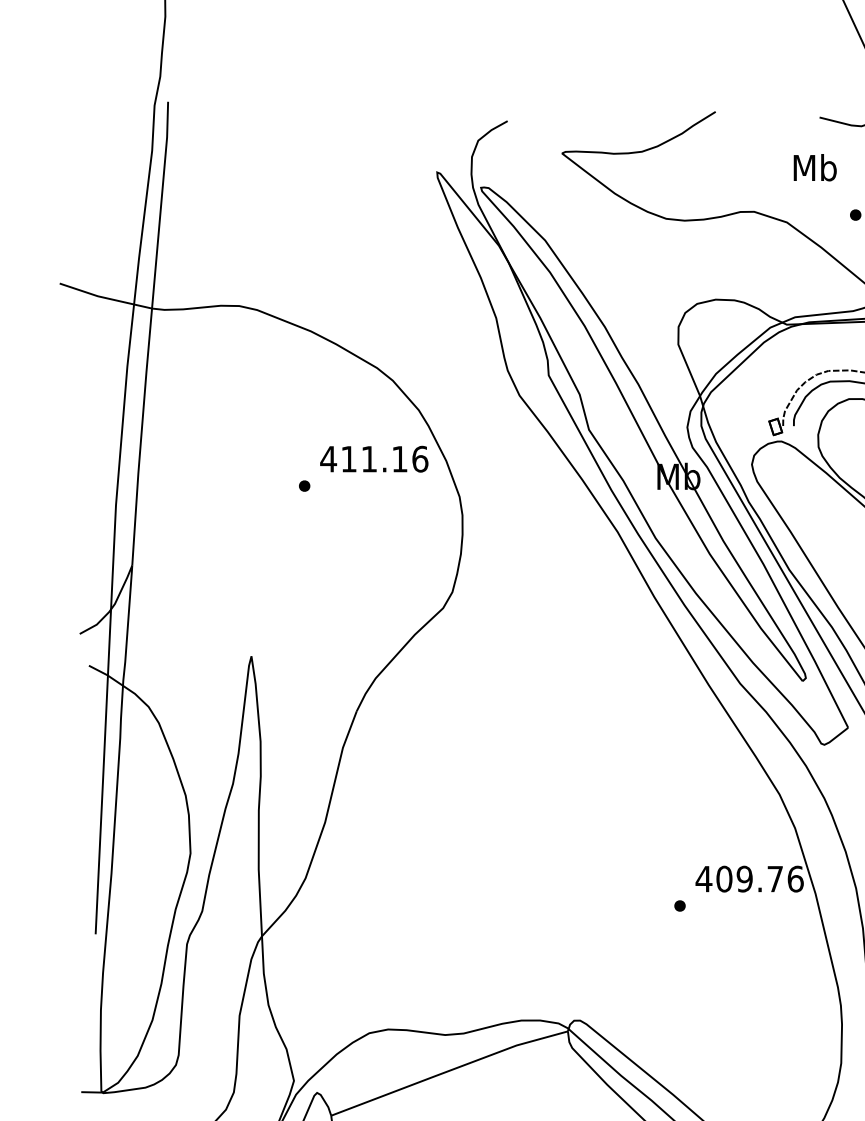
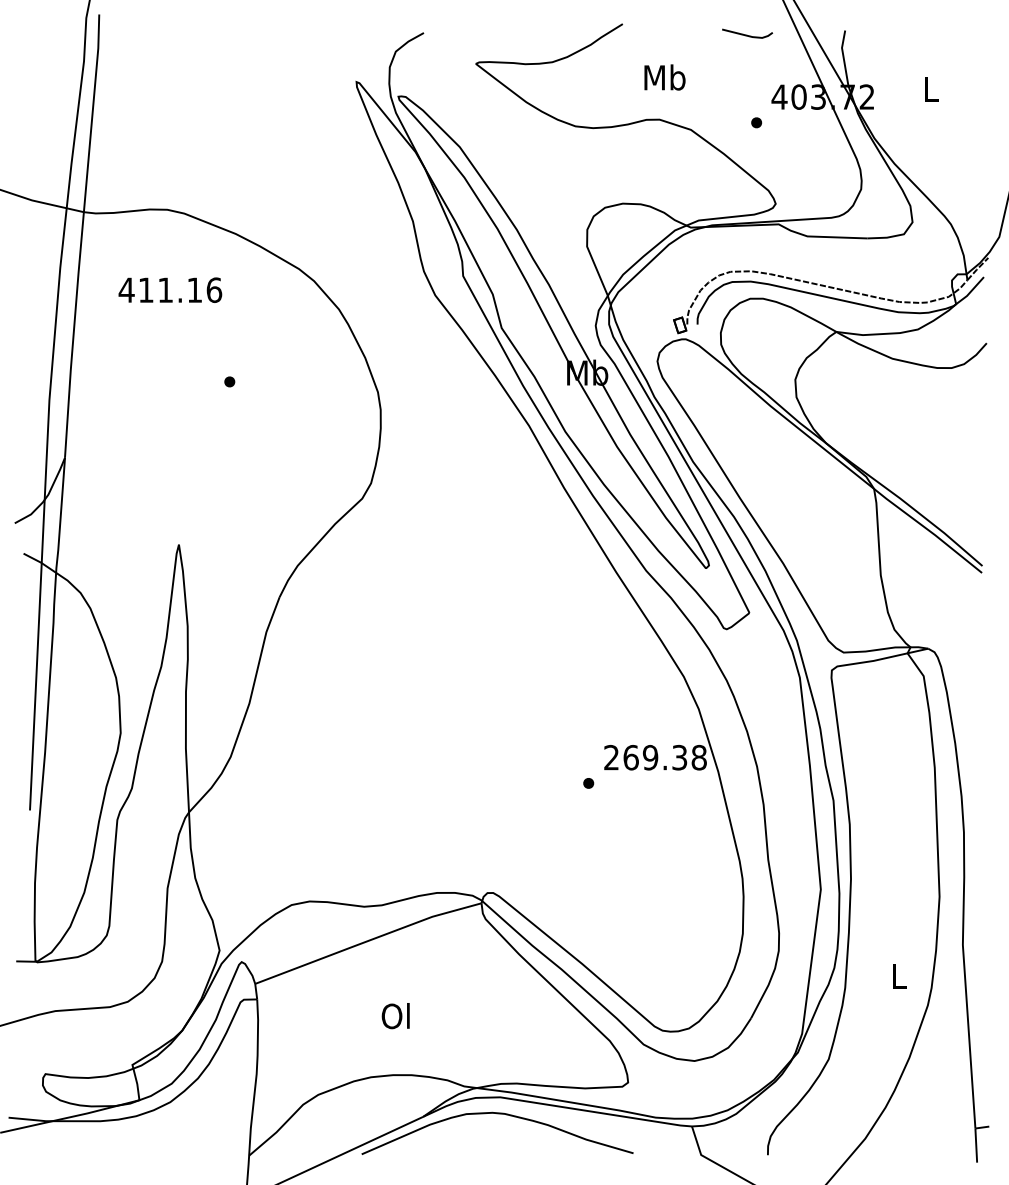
text: (814, 167) -> (664, 77), moved
text: (374, 458) -> (170, 289), moved
text: (749, 878) -> (655, 757), 409.76 -> 269.38

